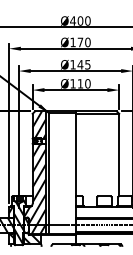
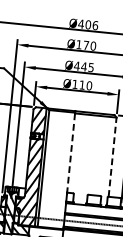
text: (87, 20) -> (95, 25), Ø400 -> Ø406
text: (73, 64) -> (77, 65), Ø145 -> Ø445
line: (119, 154) -> (112, 156), solid -> dashed
line: (75, 155) -> (70, 153), solid -> dashed

